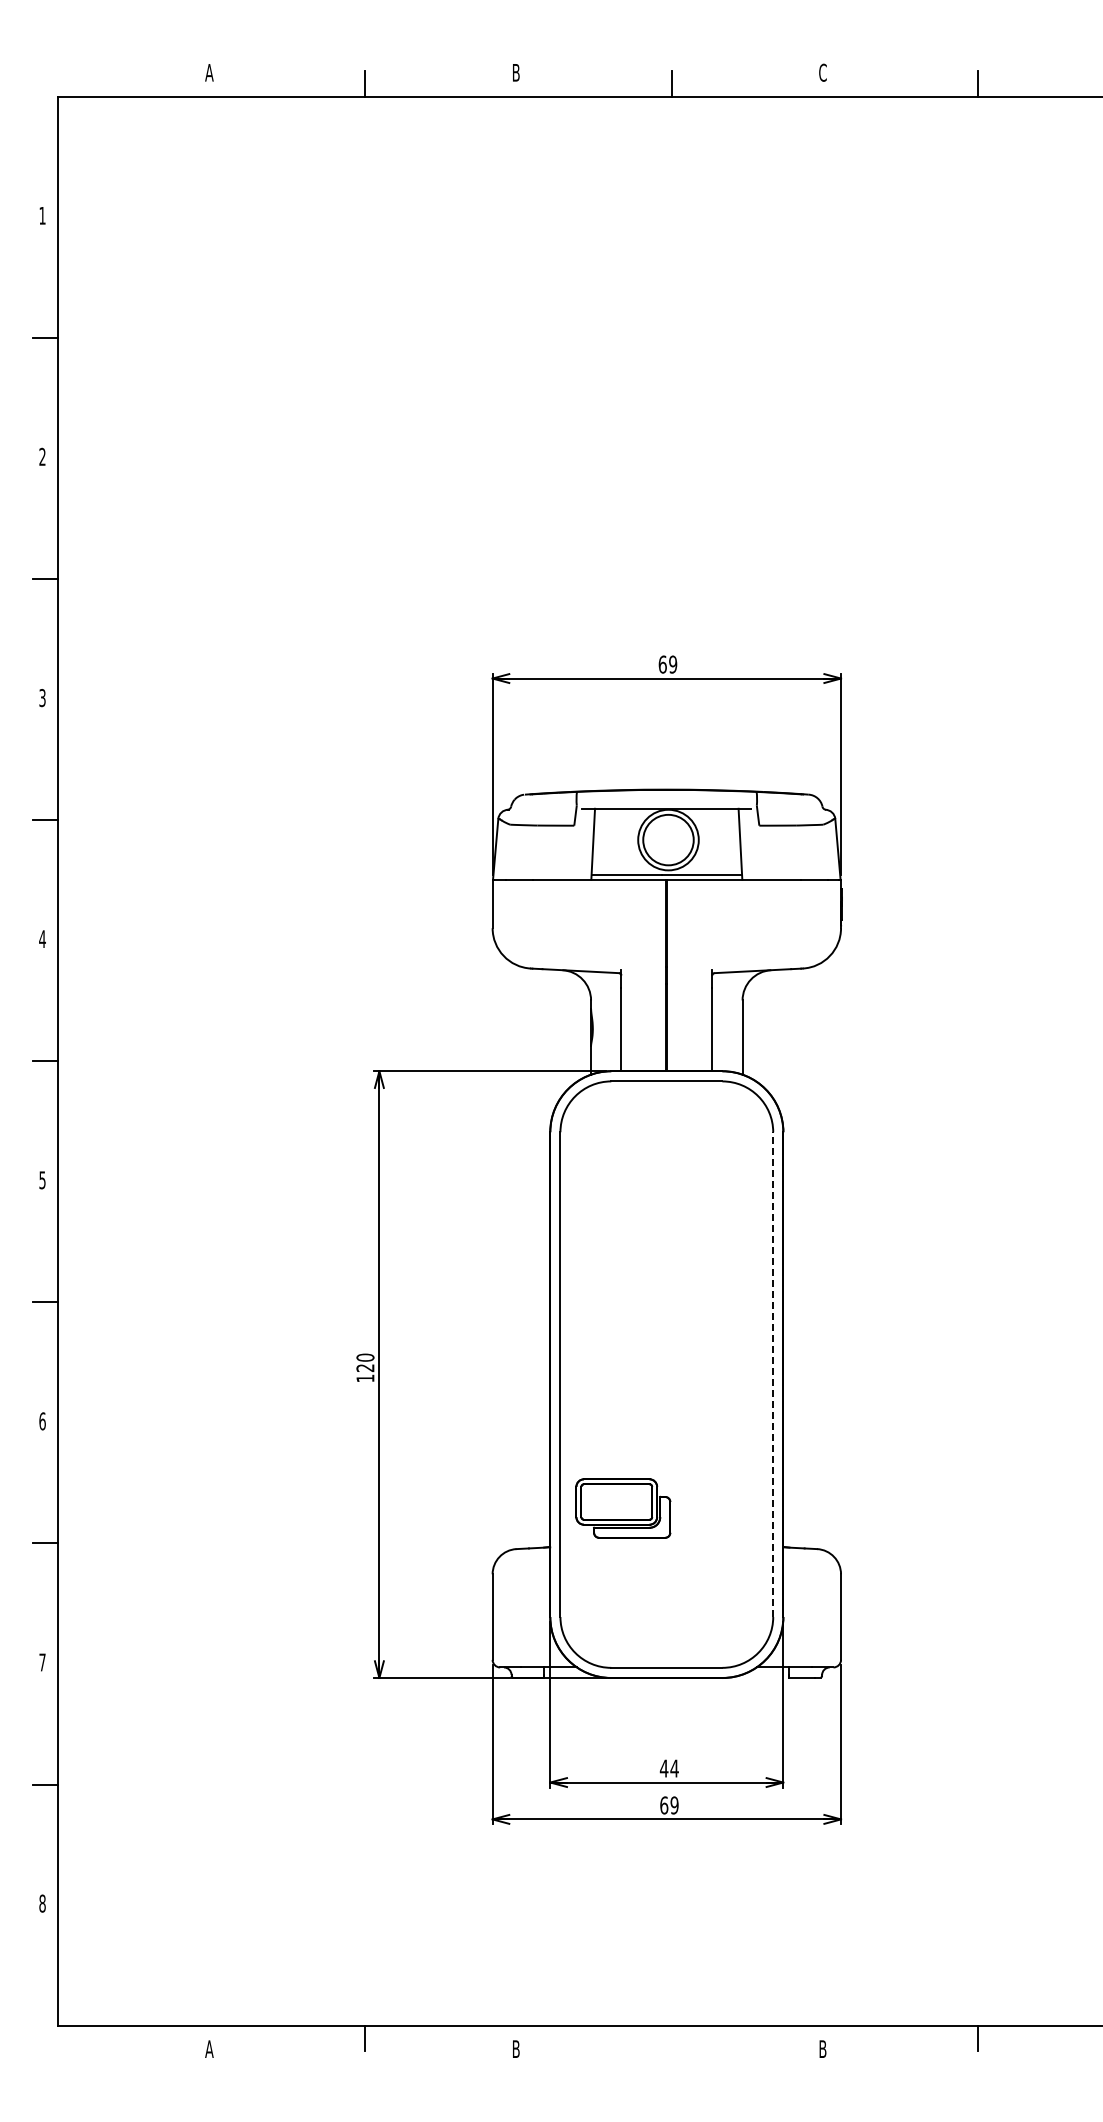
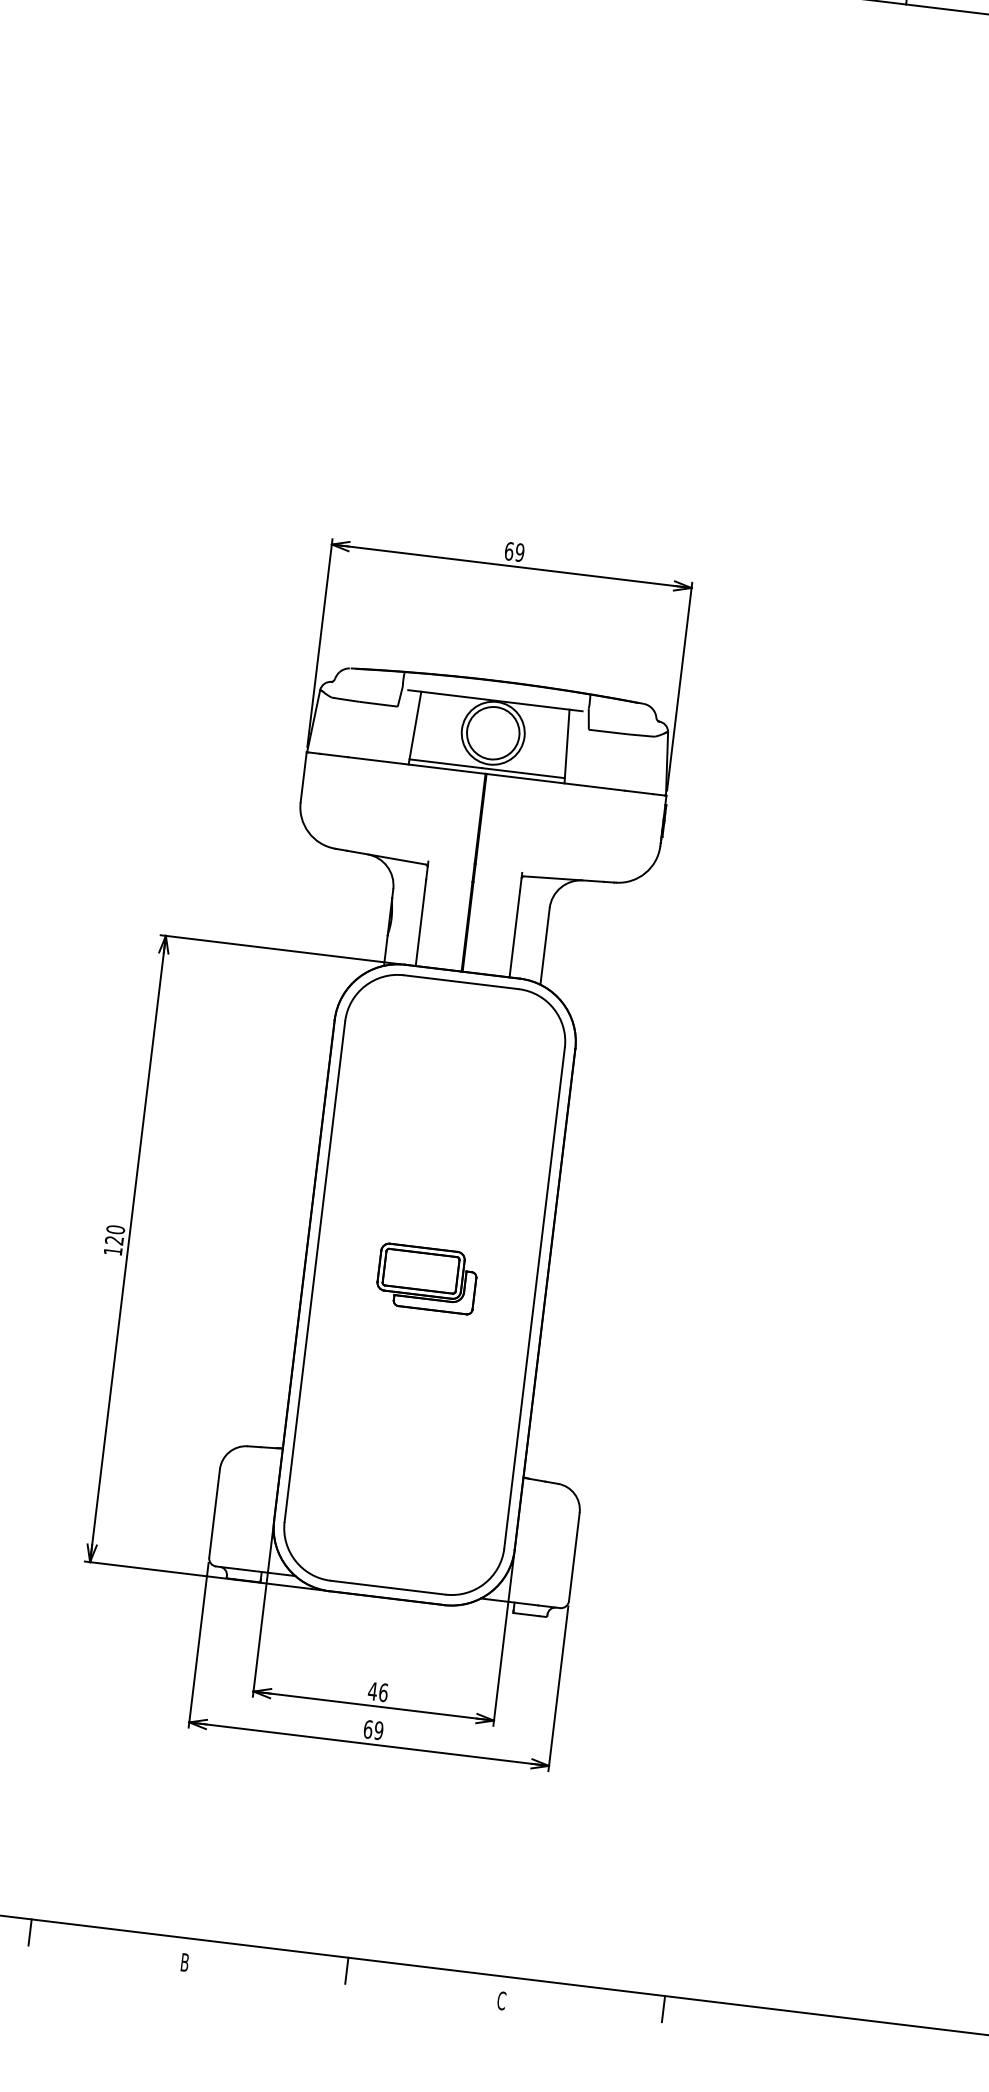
line: (773, 1374) -> (534, 1298), dashed -> solid
part: (623, 1508) -> (427, 1278), moved
text: (674, 1768) -> (383, 1692), 44 -> 46
line: (671, 2037) -> (346, 1969), added
text: (822, 2049) -> (501, 2001), B -> C

